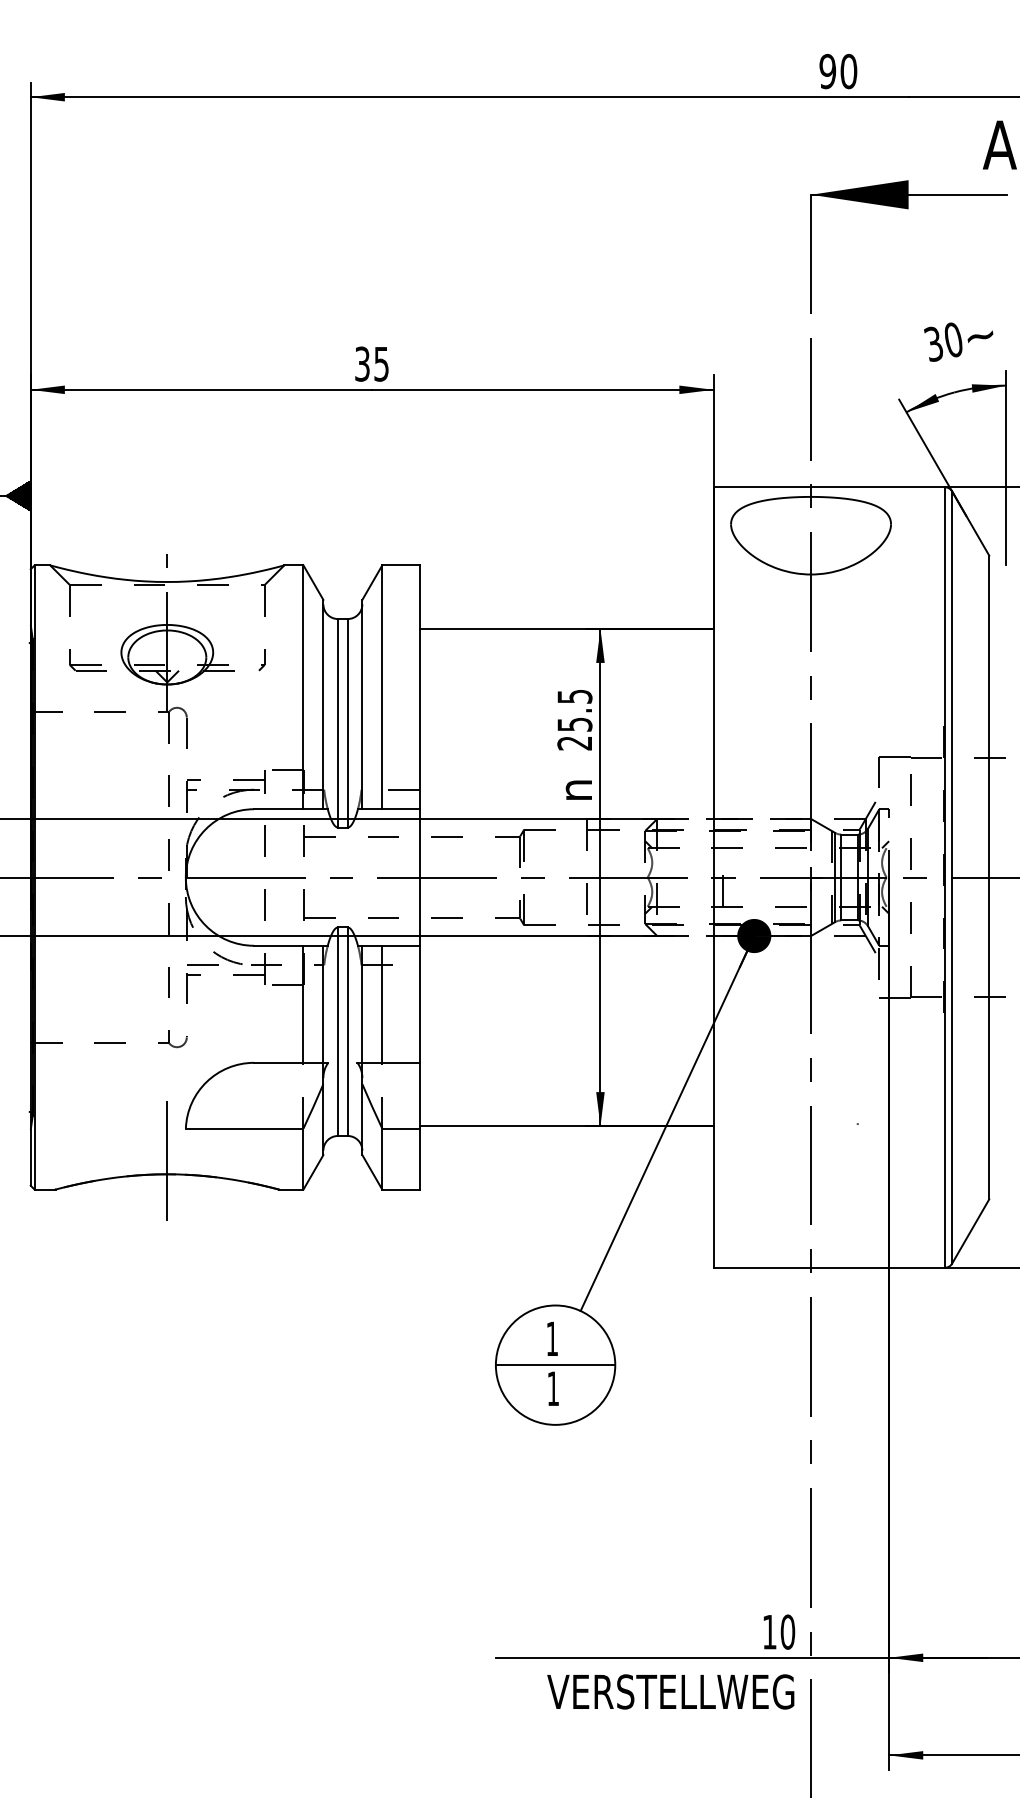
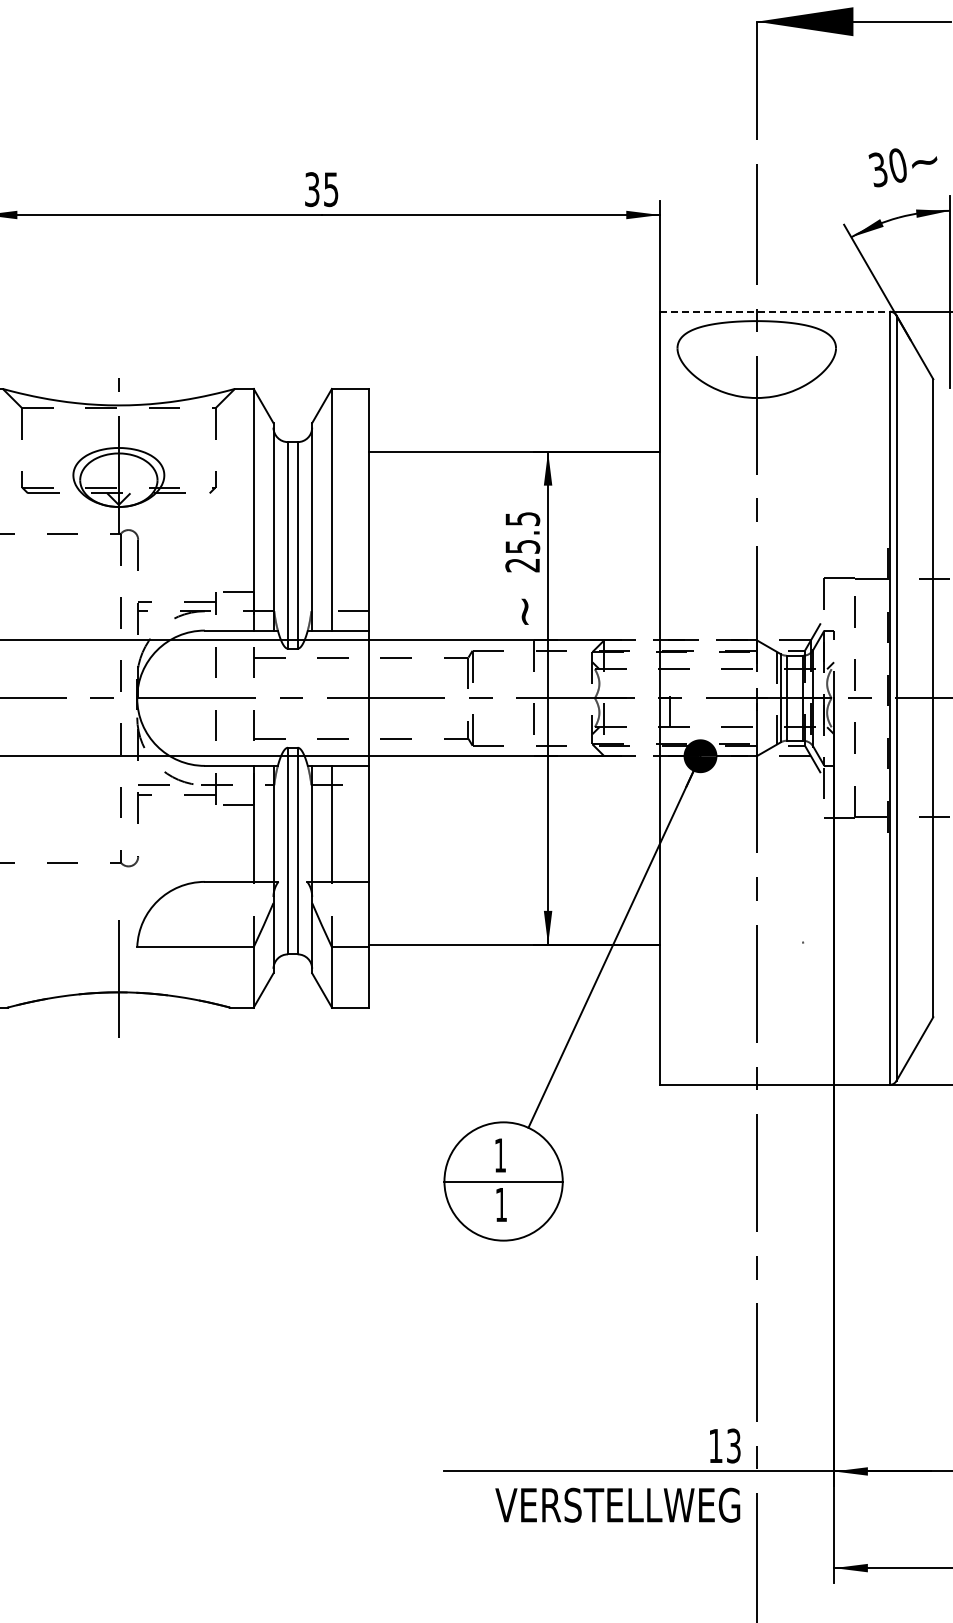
line: (829, 487) -> (775, 311), solid -> dashed
text: (578, 790) -> (526, 612), n -> ~
text: (787, 1631) -> (733, 1445), 10 -> 13

